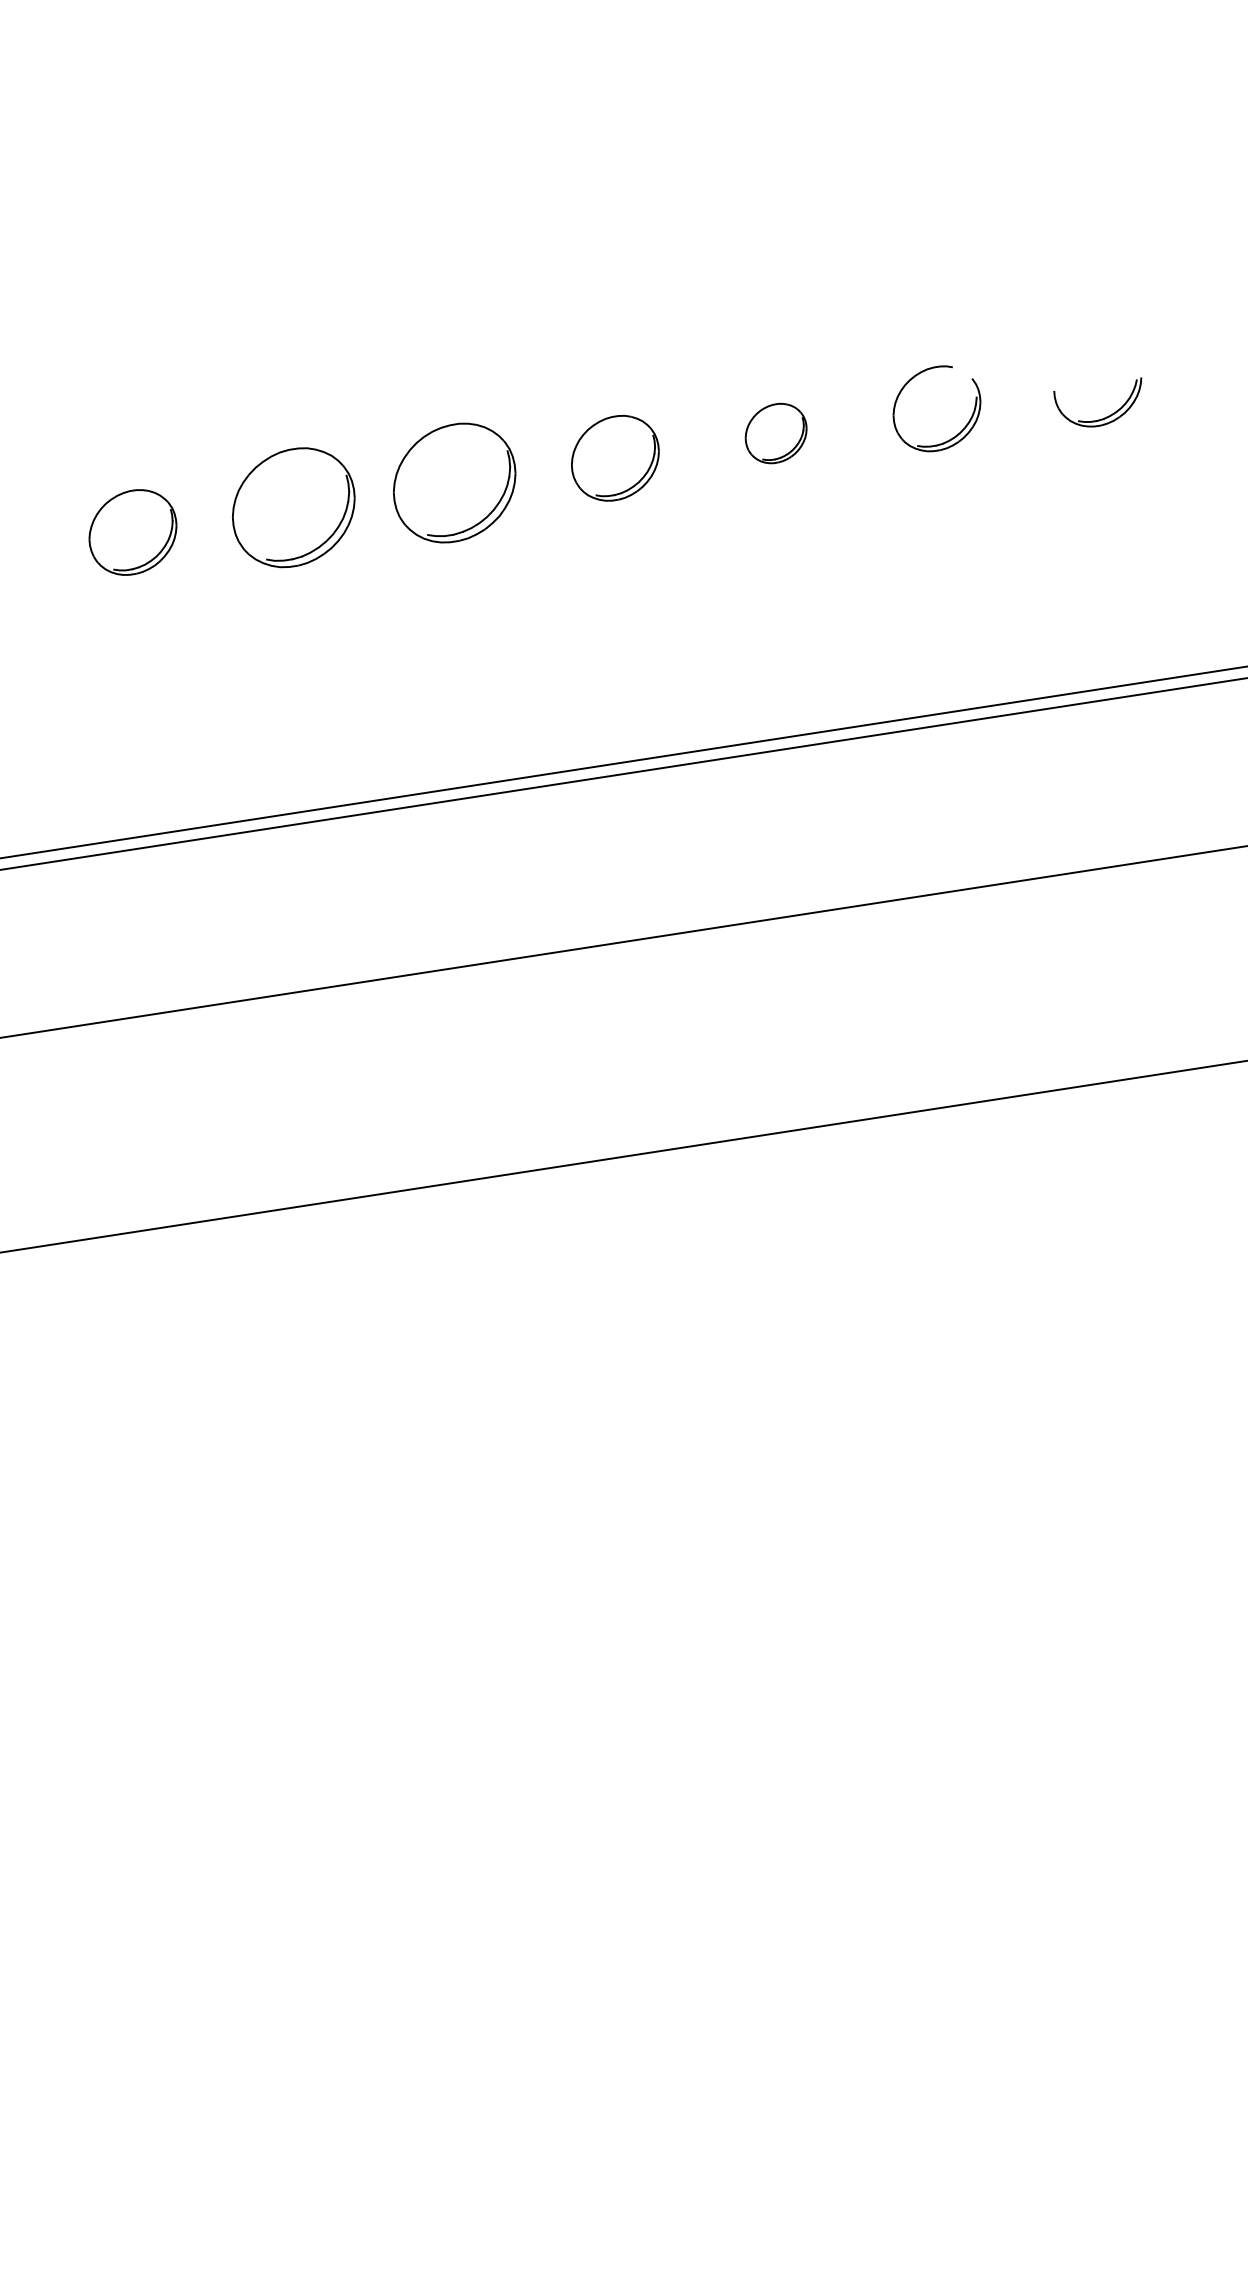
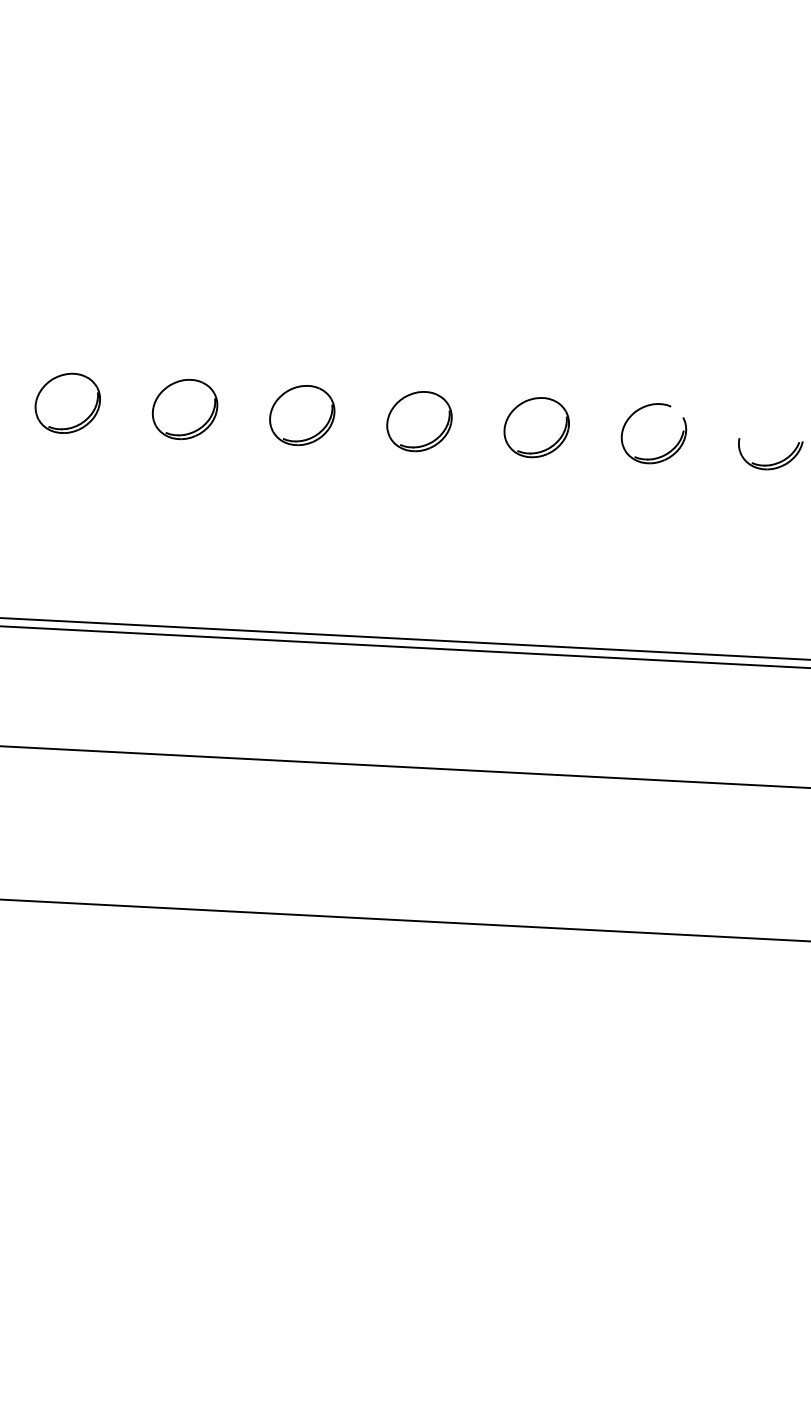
part: (775, 433) -> (536, 427), size x1.43
part: (454, 482) -> (302, 415), size x0.71
part: (293, 507) -> (184, 409), size x0.71

